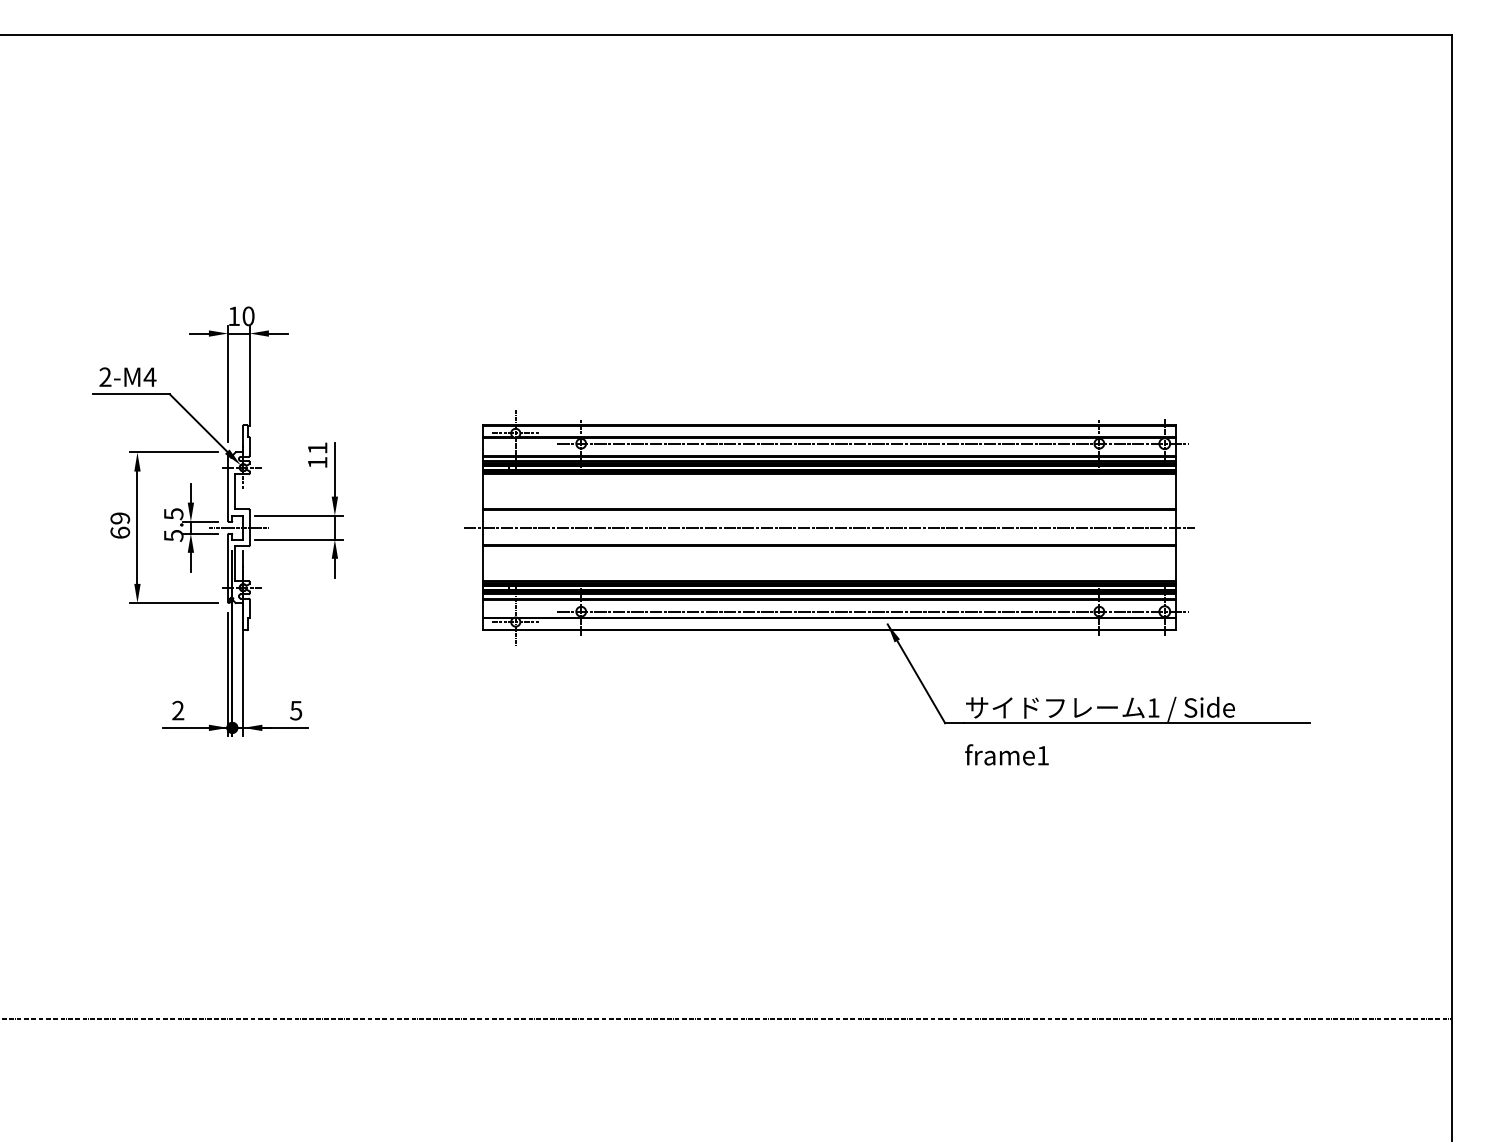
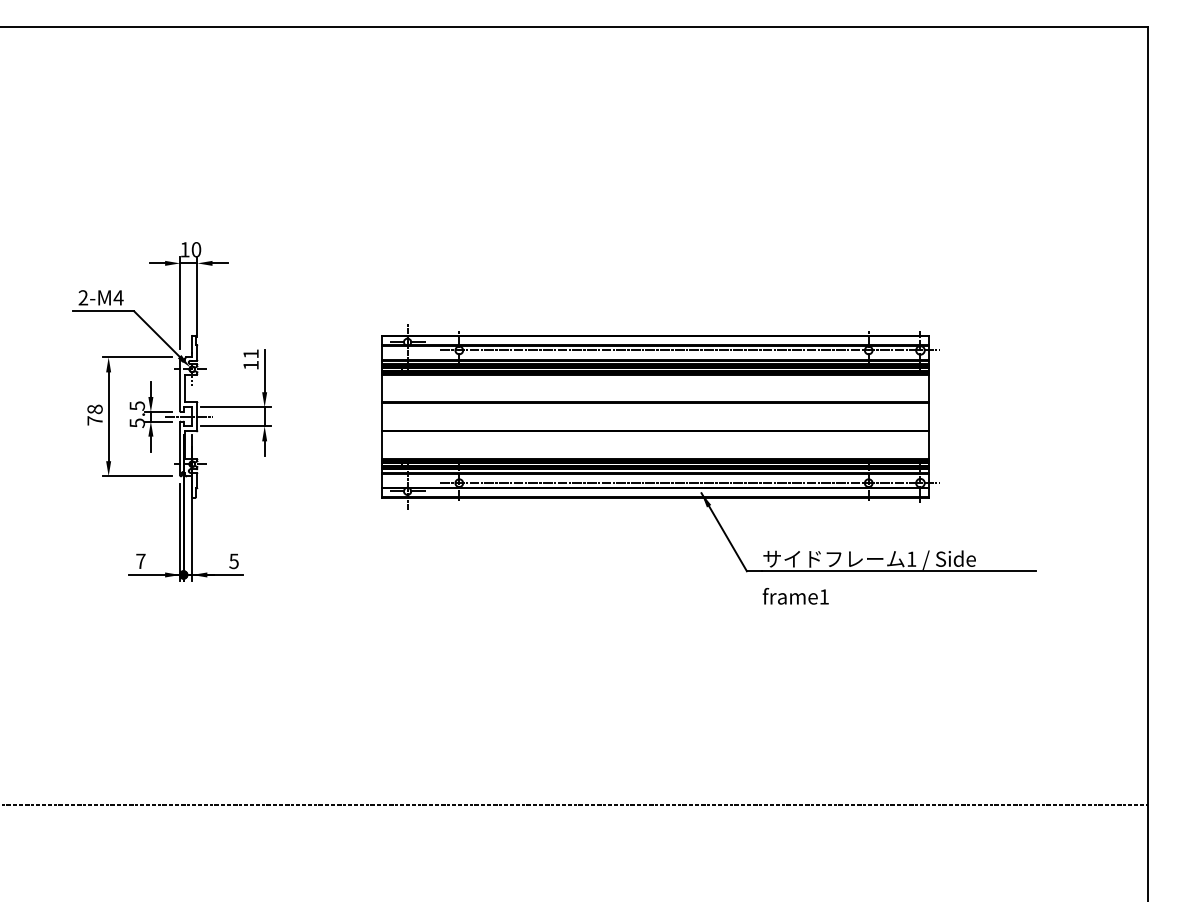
text: (119, 524) -> (94, 414), 69 -> 78
line: (829, 527) -> (655, 416), removed
text: (177, 709) -> (140, 560), 2 -> 7

